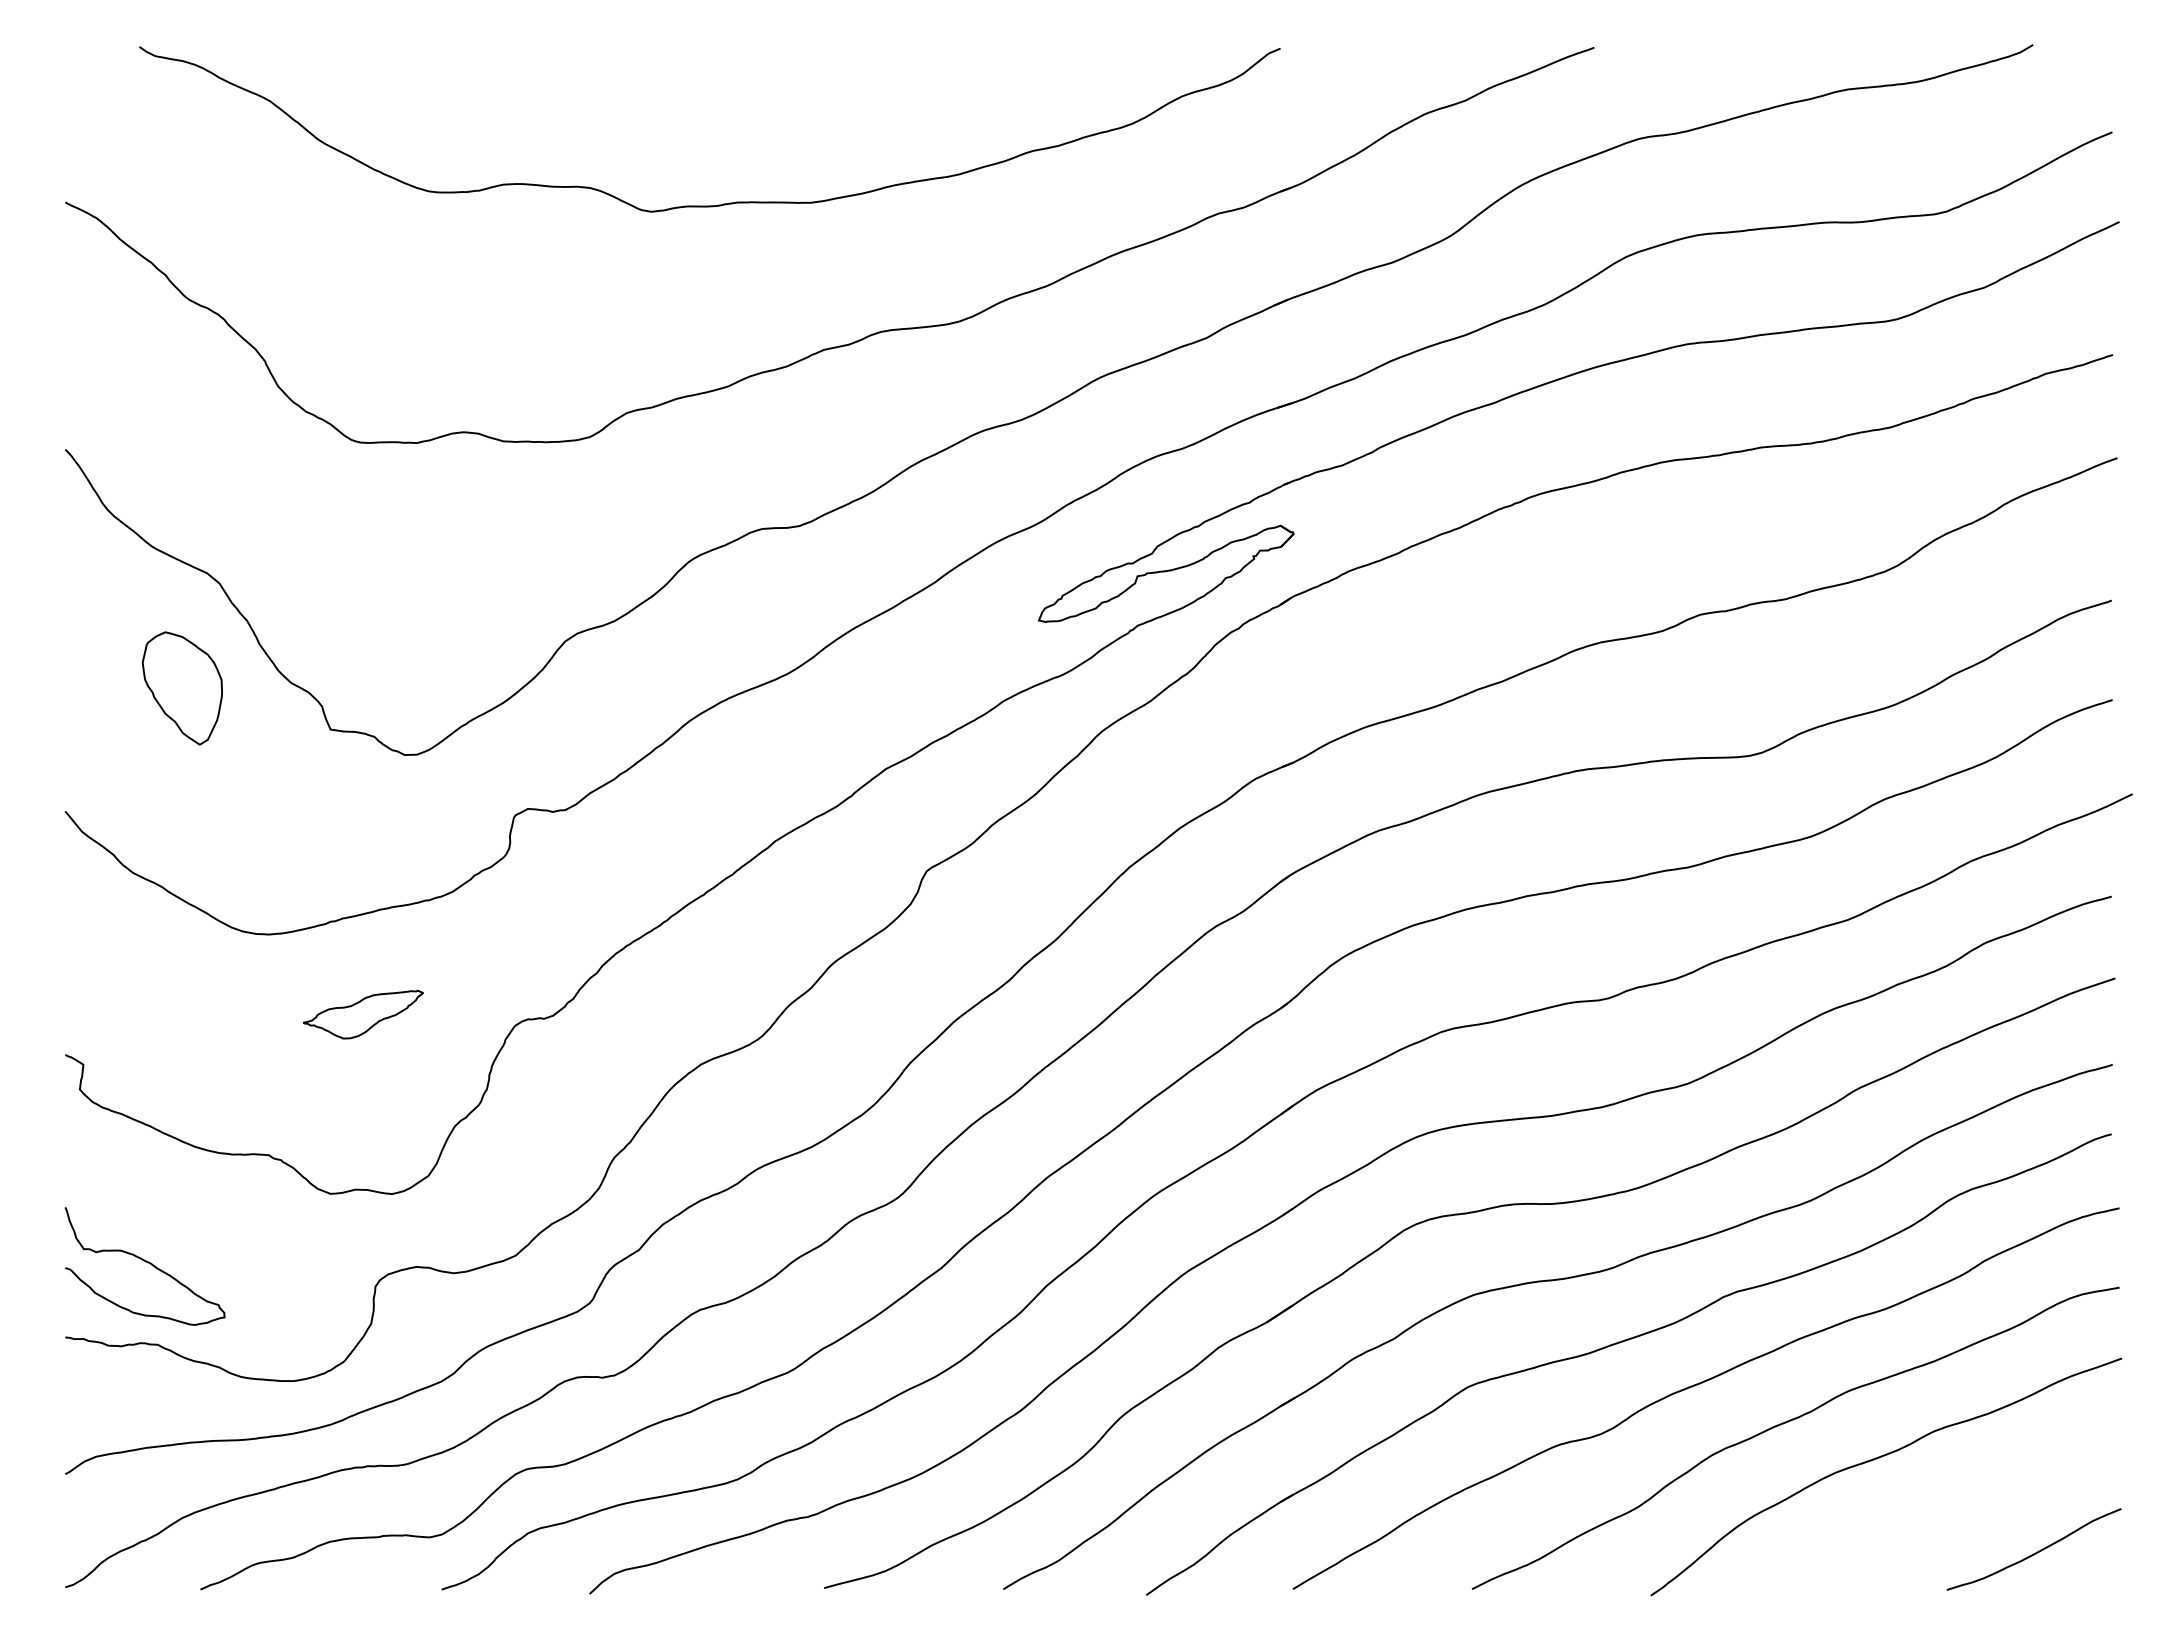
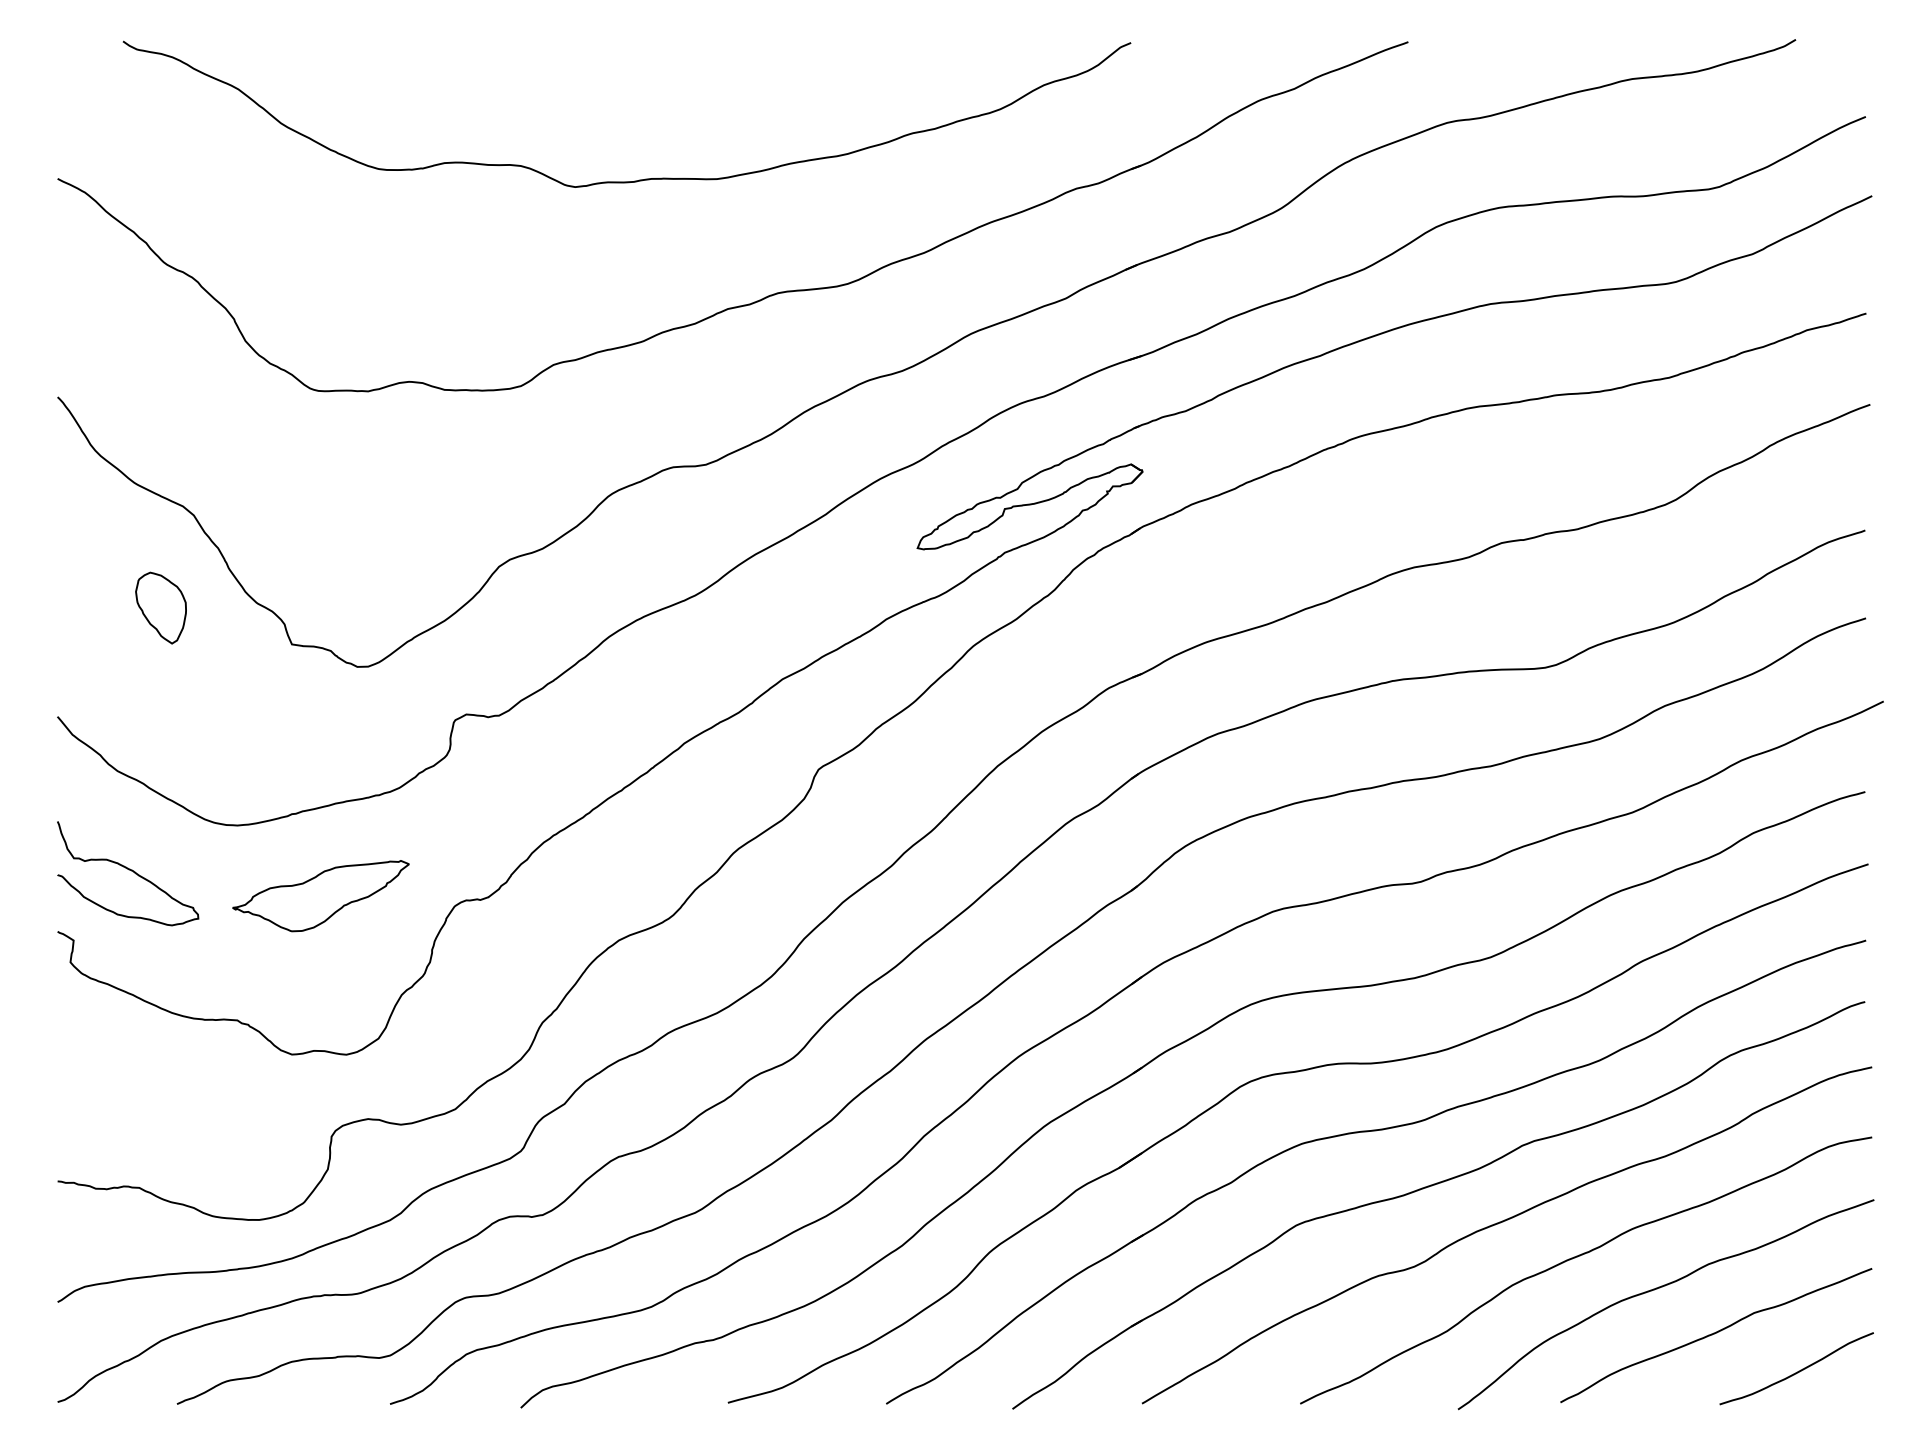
part: (181, 687) -> (160, 607), size x0.71
part: (362, 1014) -> (320, 896), size x1.67
curve: (146, 1262) -> (129, 870), moved
curve: (1943, 1509) -> (1716, 1333), added

